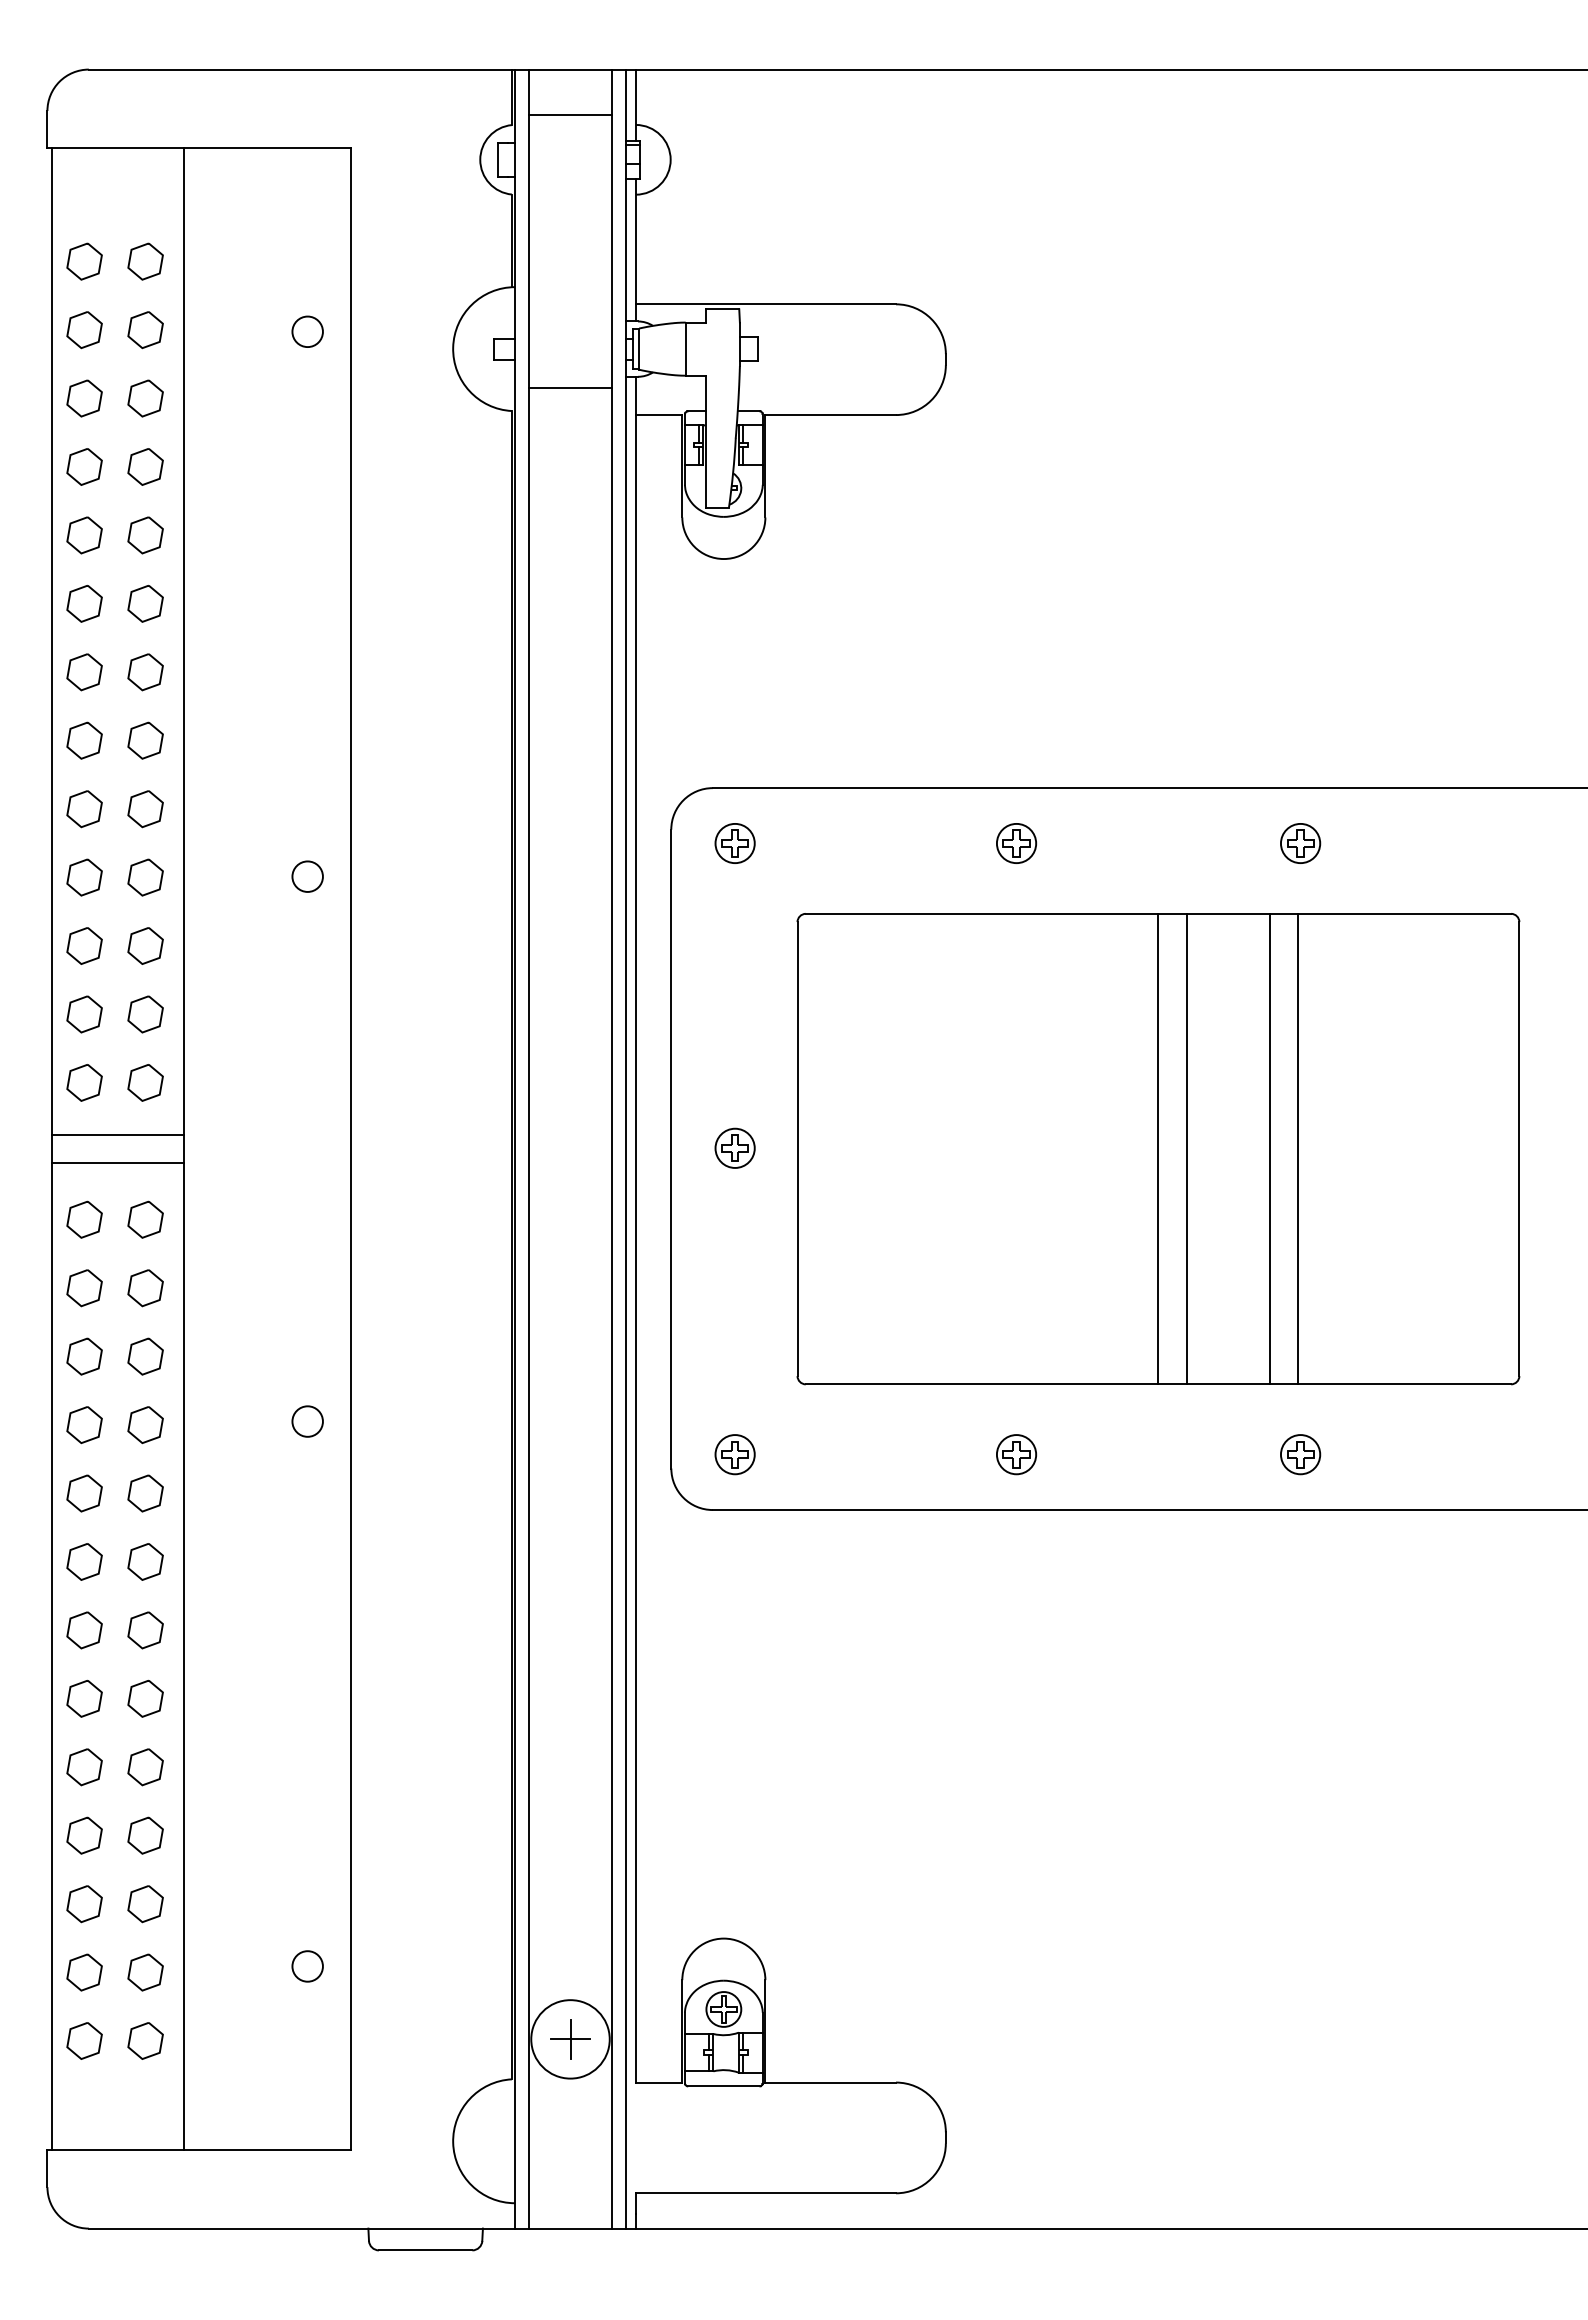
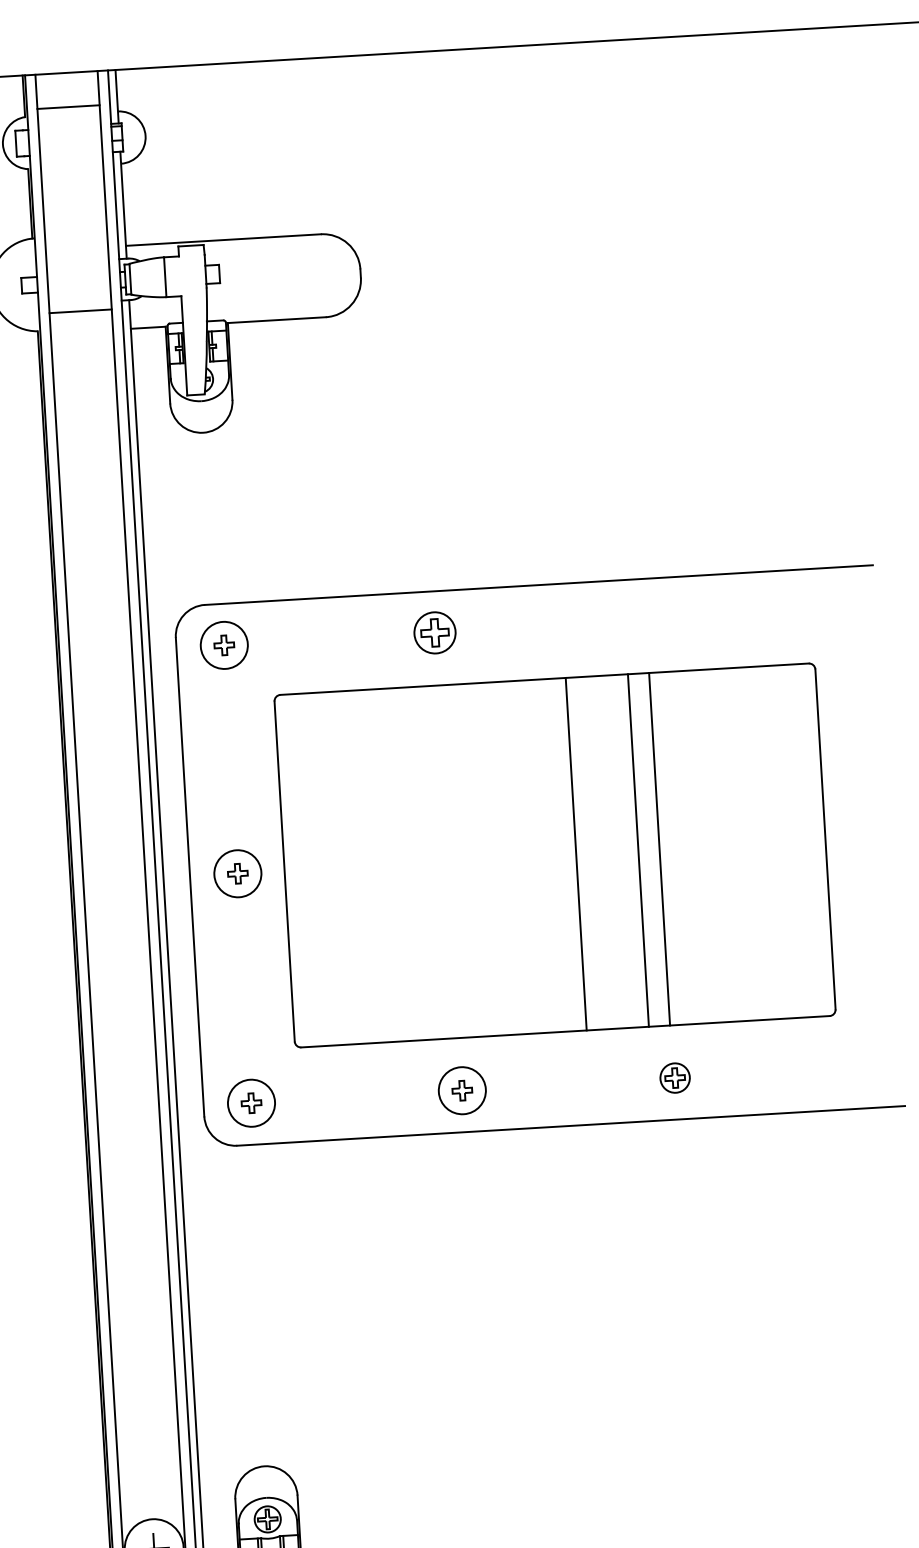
circle: (734, 843) -> (223, 645), size x1.6
part: (1016, 843) -> (435, 632), size x1.4
part: (1300, 843) -> (647, 620), removed
circle: (734, 1147) -> (237, 873), size x1.6
line: (1158, 1148) -> (555, 855), removed
circle: (734, 1454) -> (251, 1103), size x1.6
circle: (1016, 1454) -> (462, 1090), size x1.6

